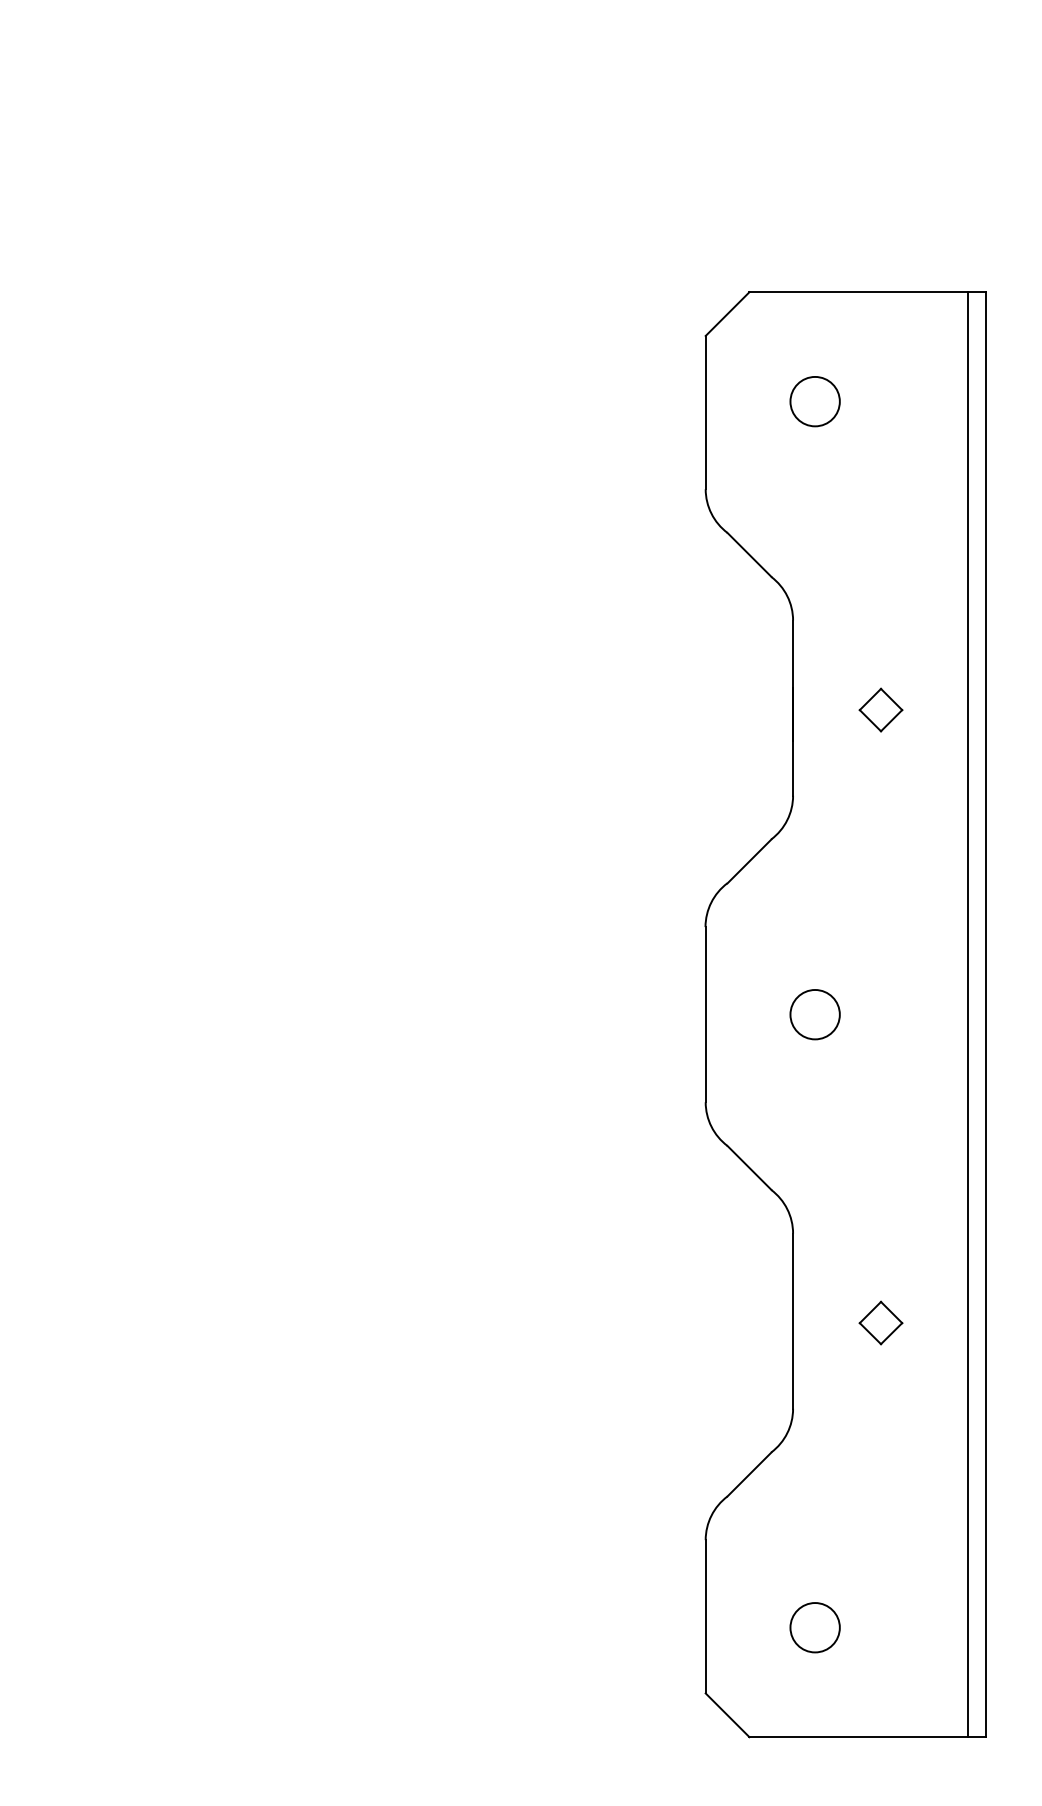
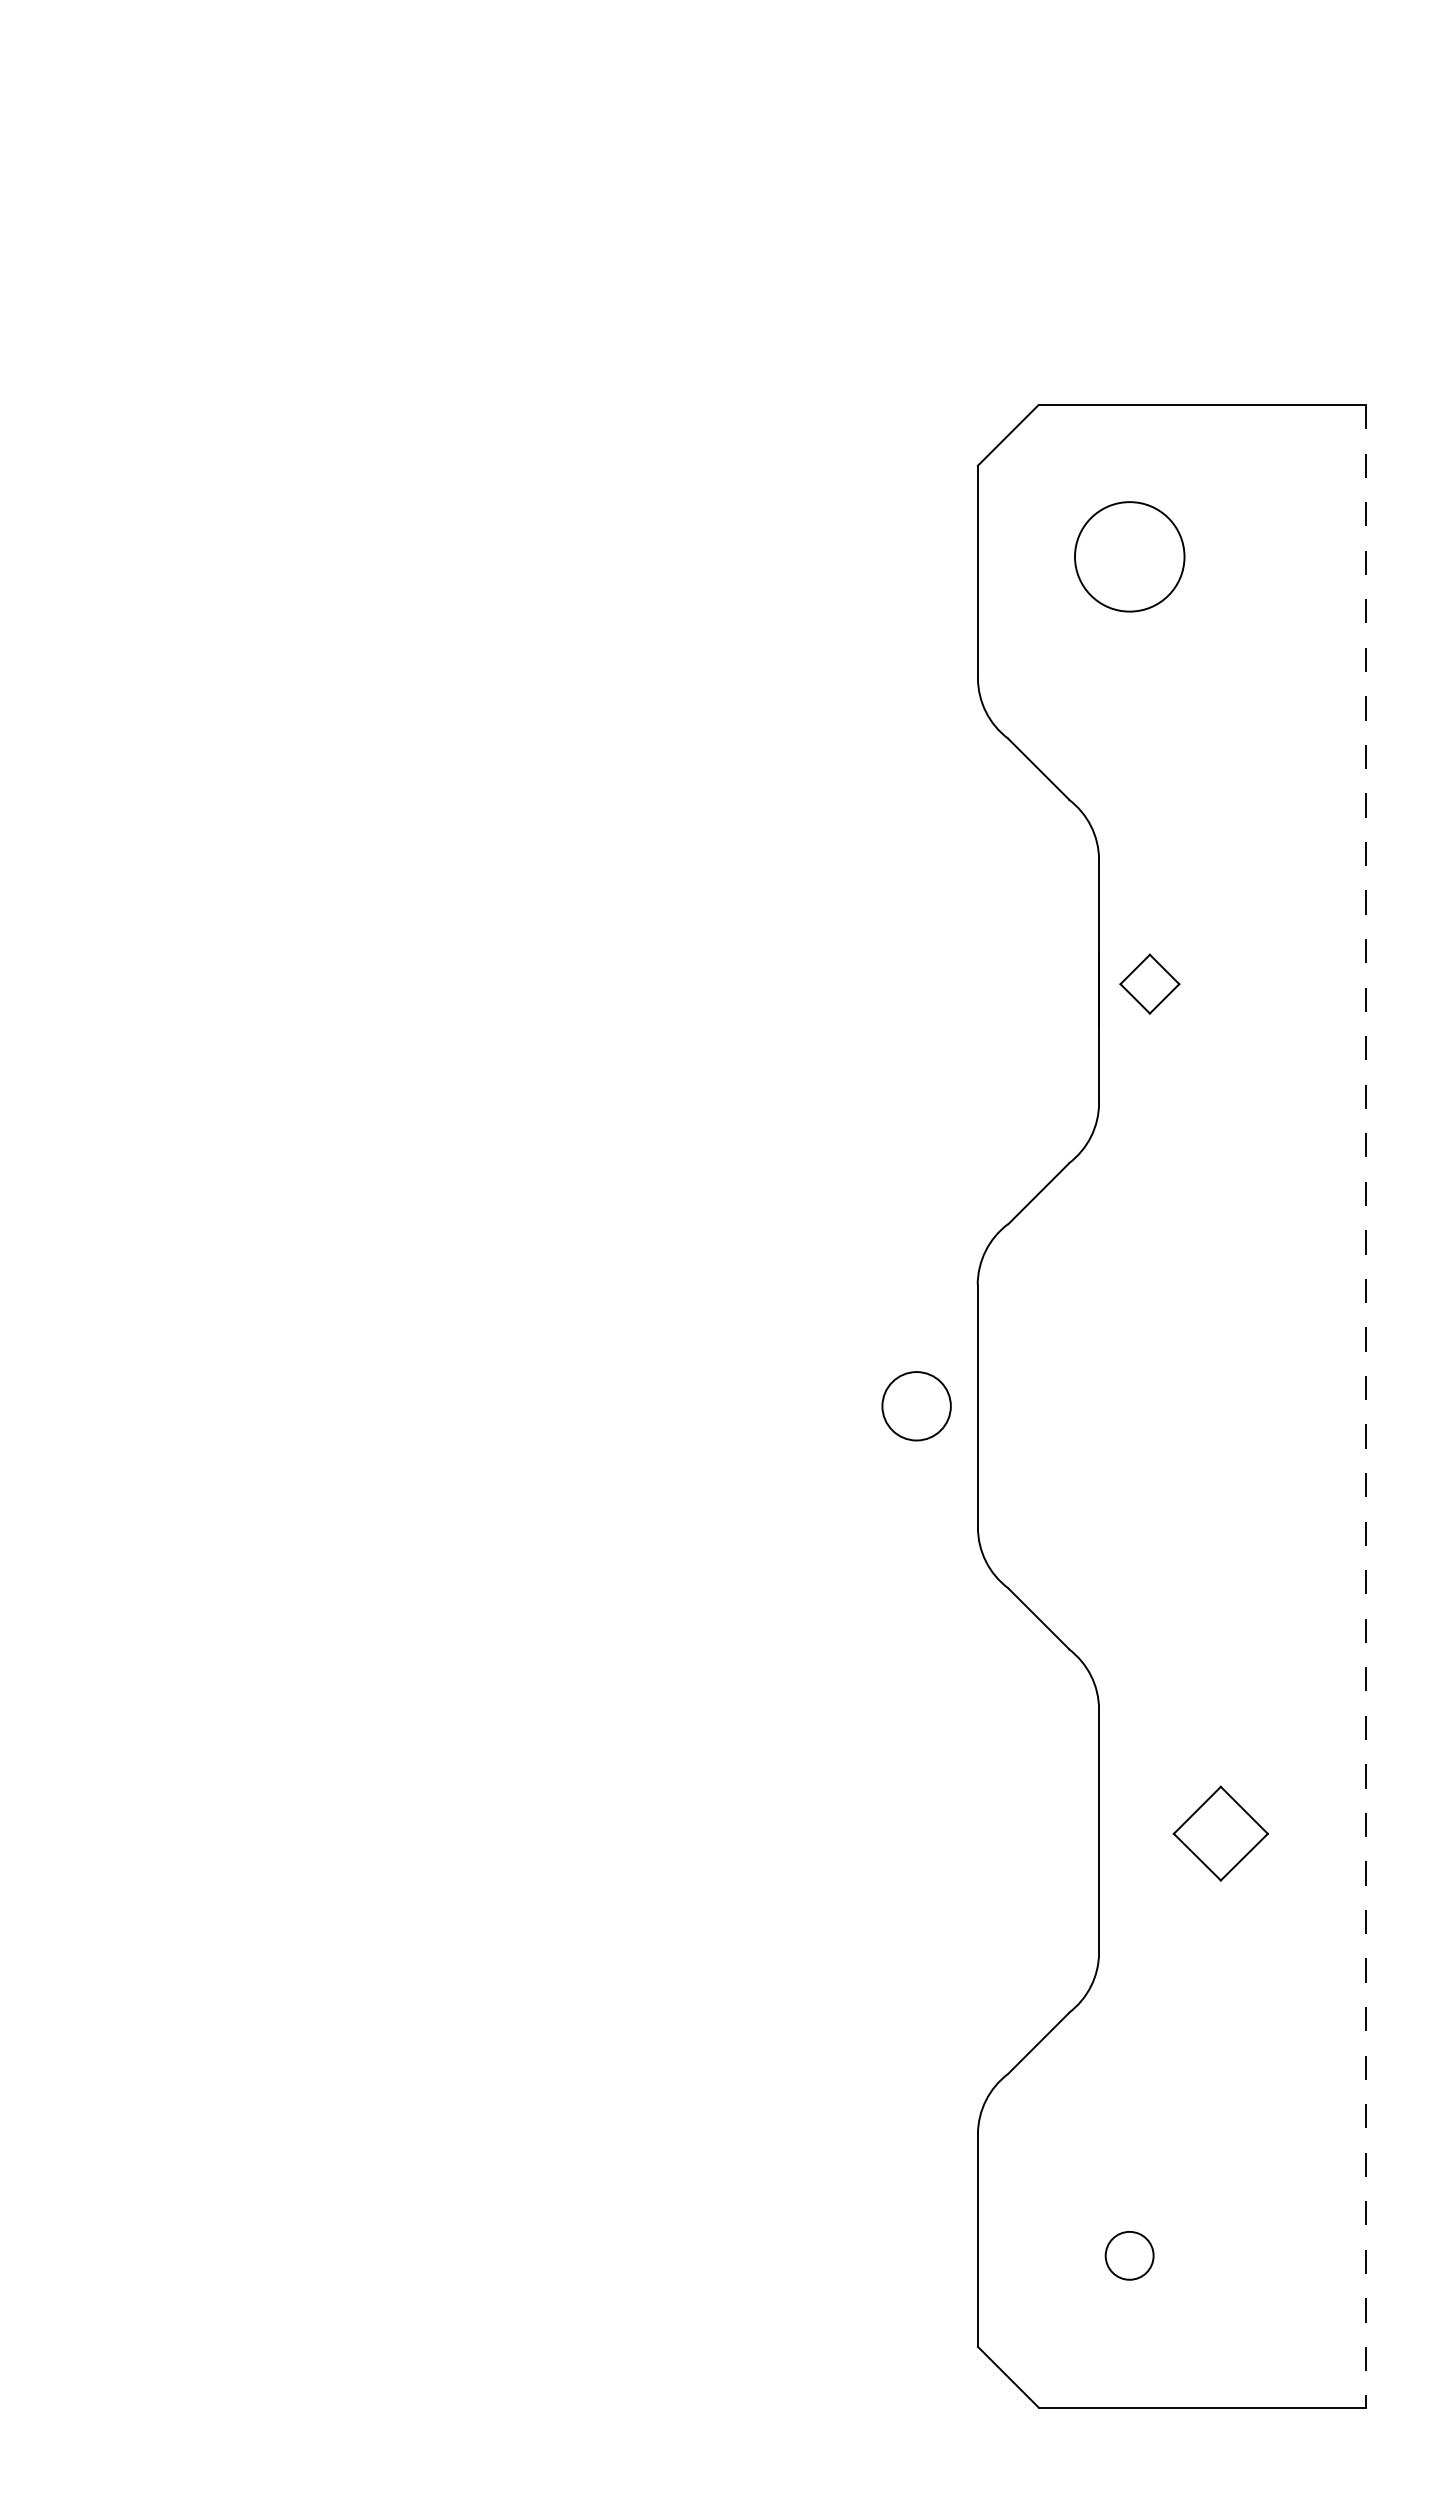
circle: (815, 401) -> (1129, 556), size x1.6
part: (880, 709) -> (1149, 983), moved
circle: (815, 1014) -> (916, 1406), moved
line: (968, 1014) -> (1342, 1406), removed
line: (986, 1014) -> (1366, 1406), solid -> dashed
part: (880, 1322) -> (1220, 1833), size x1.6
circle: (815, 1627) -> (1129, 2255), size x0.7

